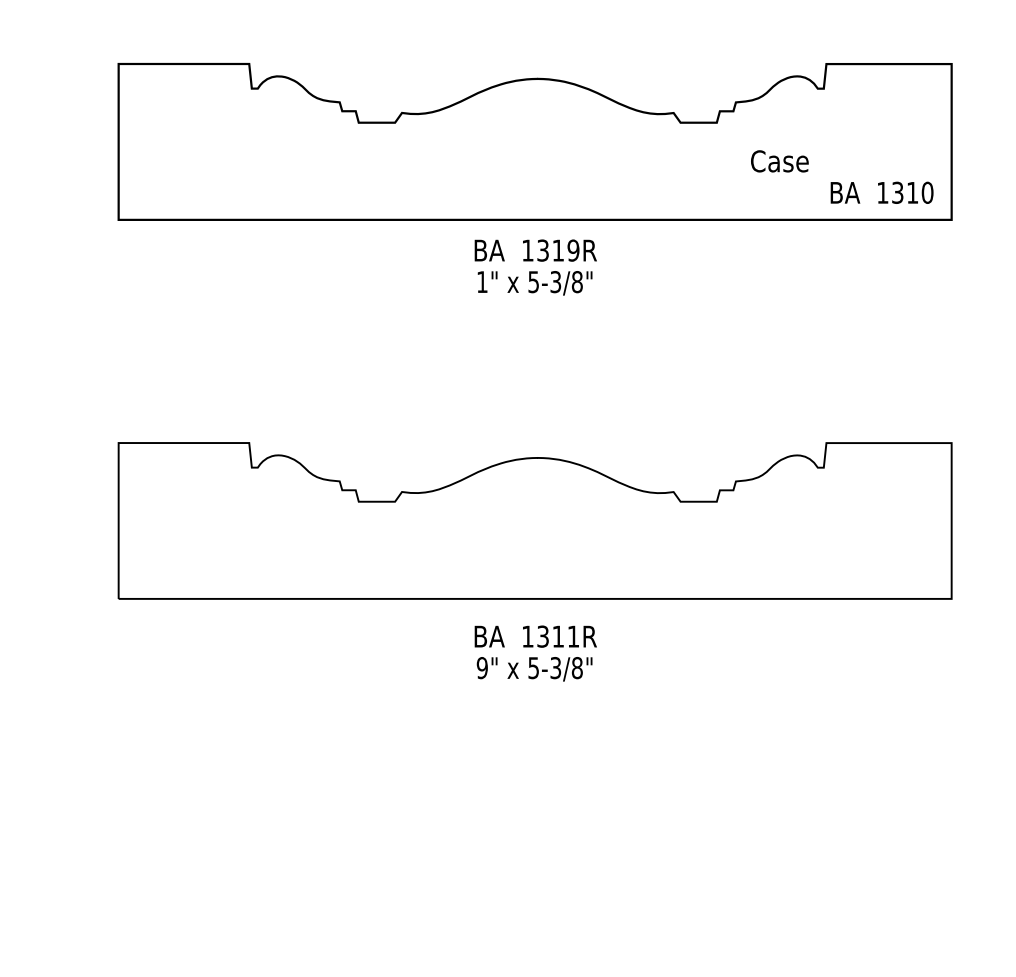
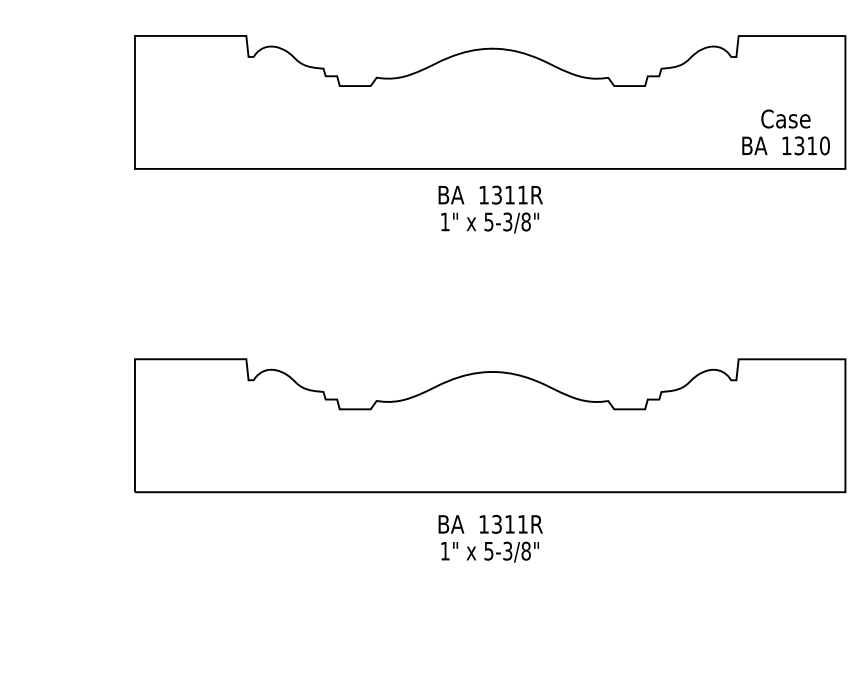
text: (779, 161) -> (785, 119), moved
text: (573, 250) -> (522, 195), 1319R -> 1311R
text: (481, 668) -> (444, 551), 9" -> 1"

